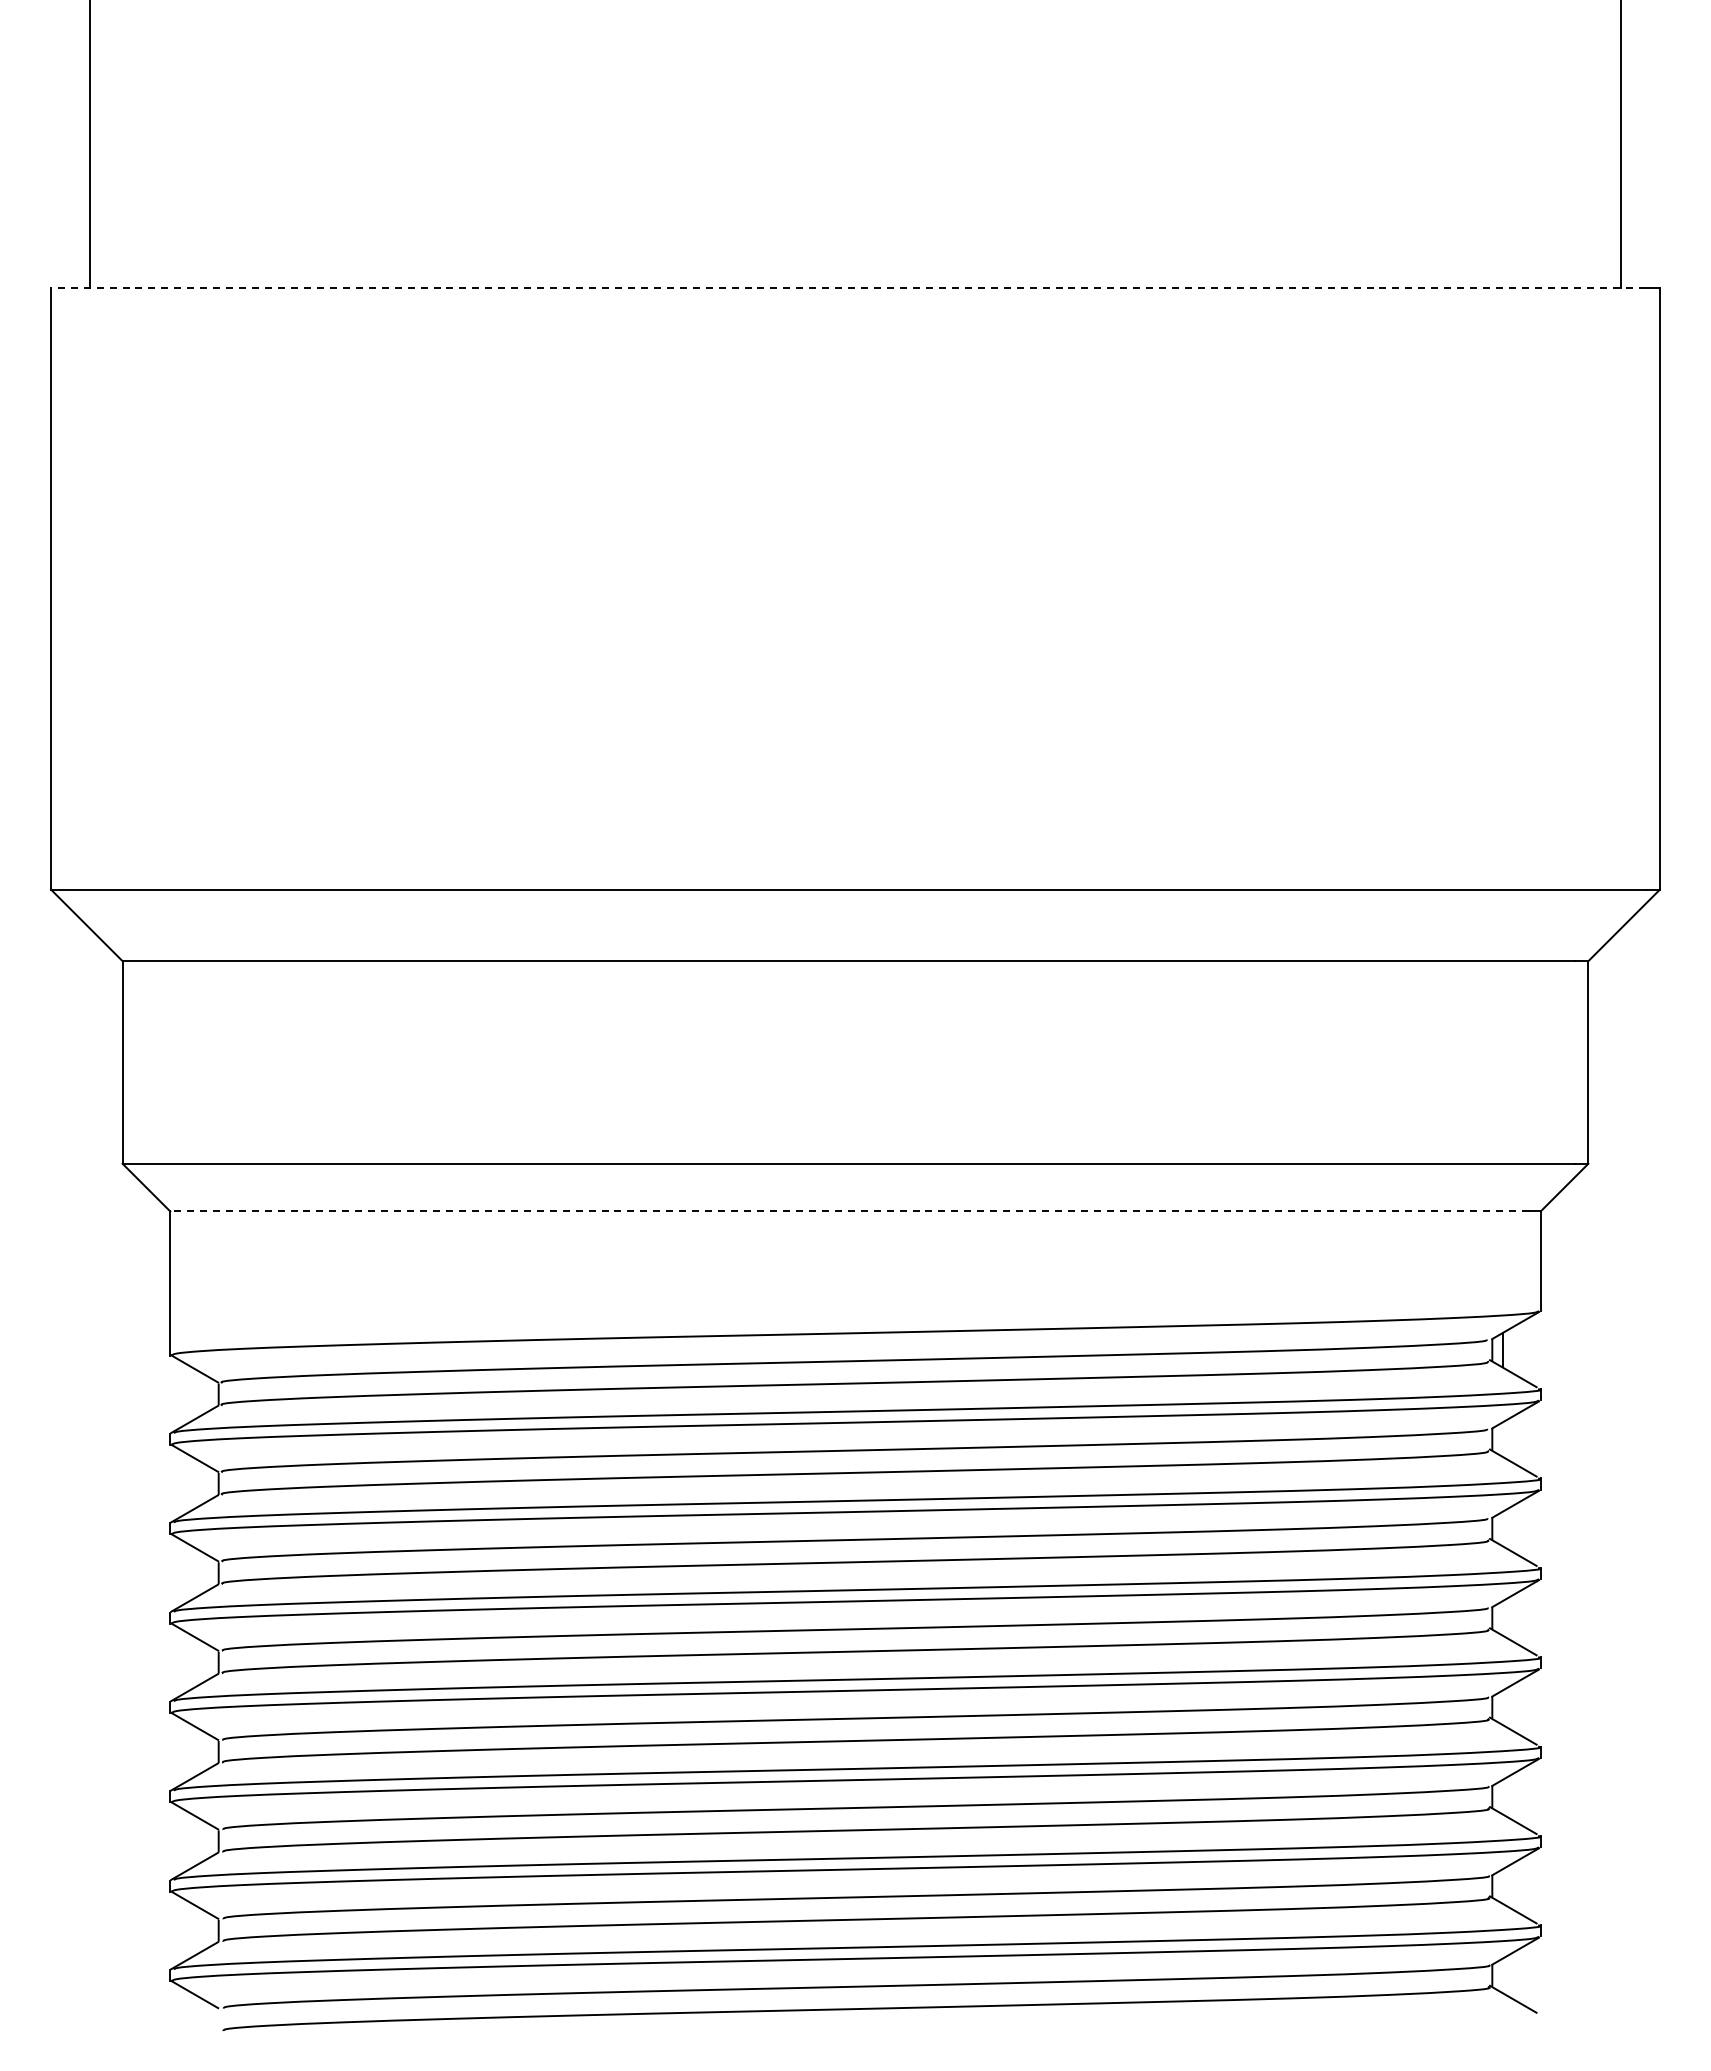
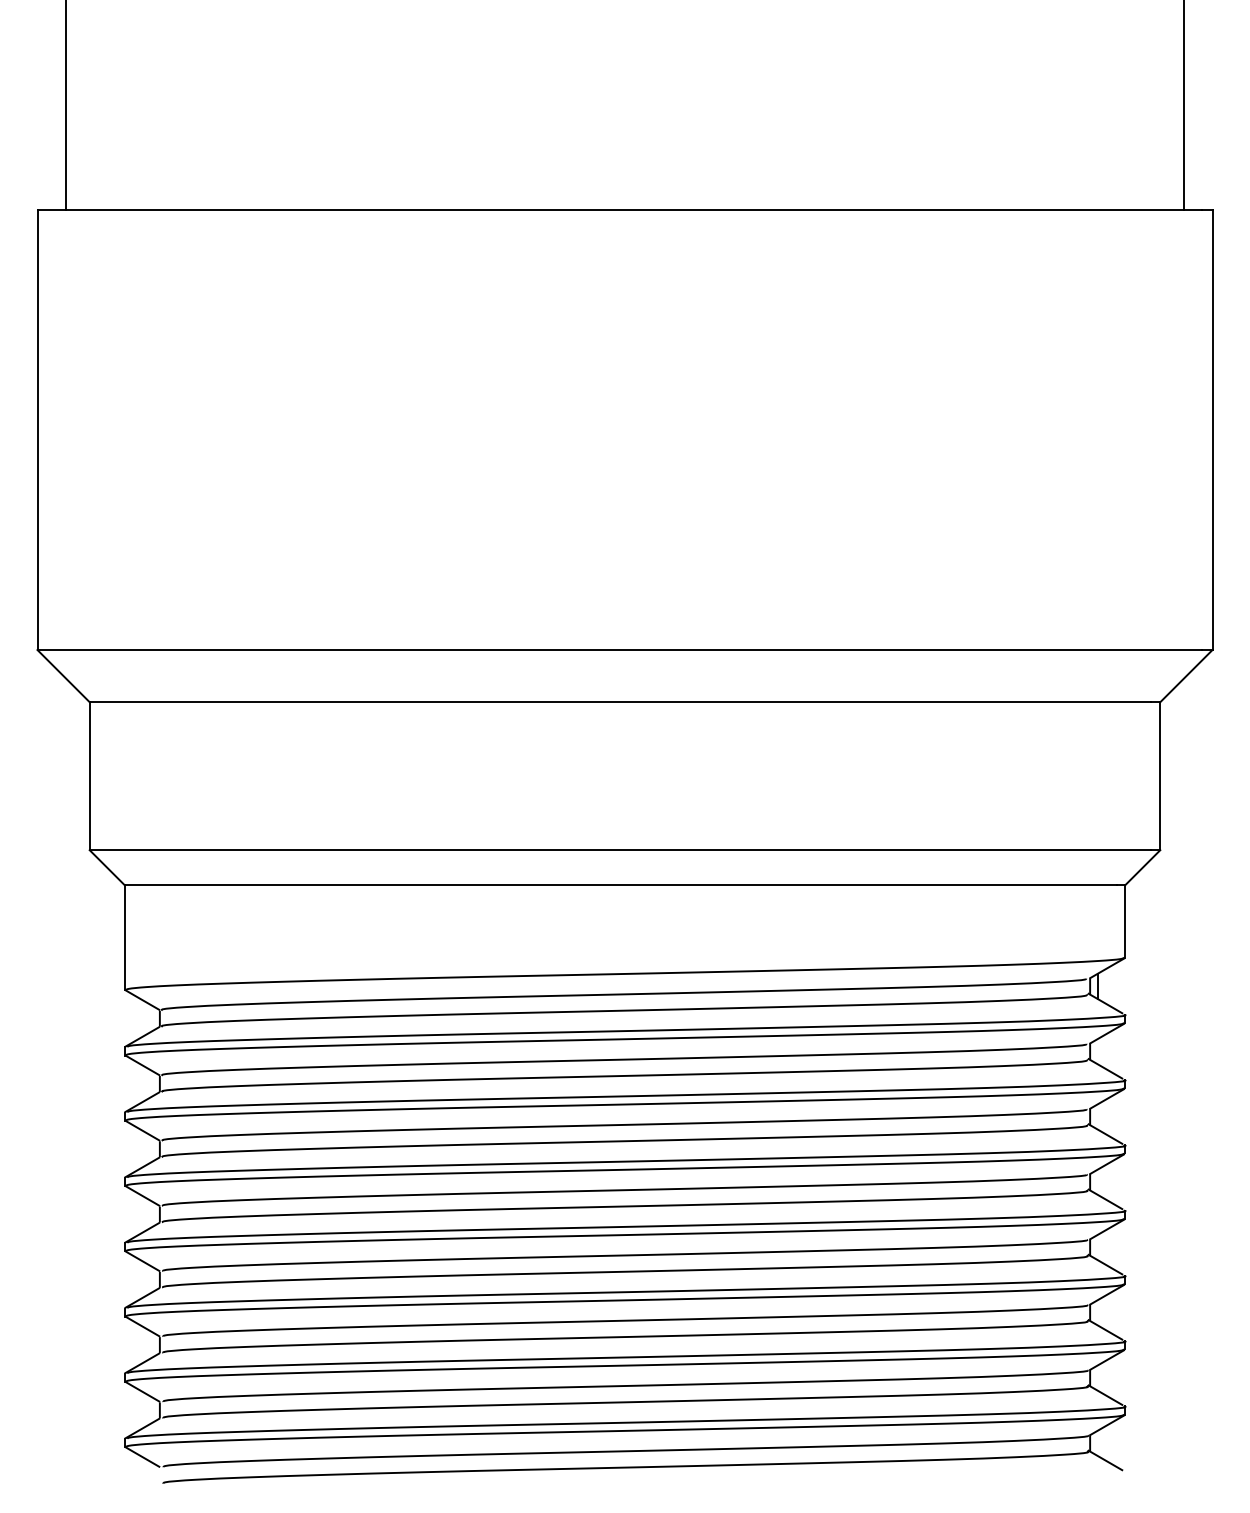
line: (847, 287) -> (619, 210), dashed -> solid
line: (848, 1211) -> (619, 885), dashed -> solid

